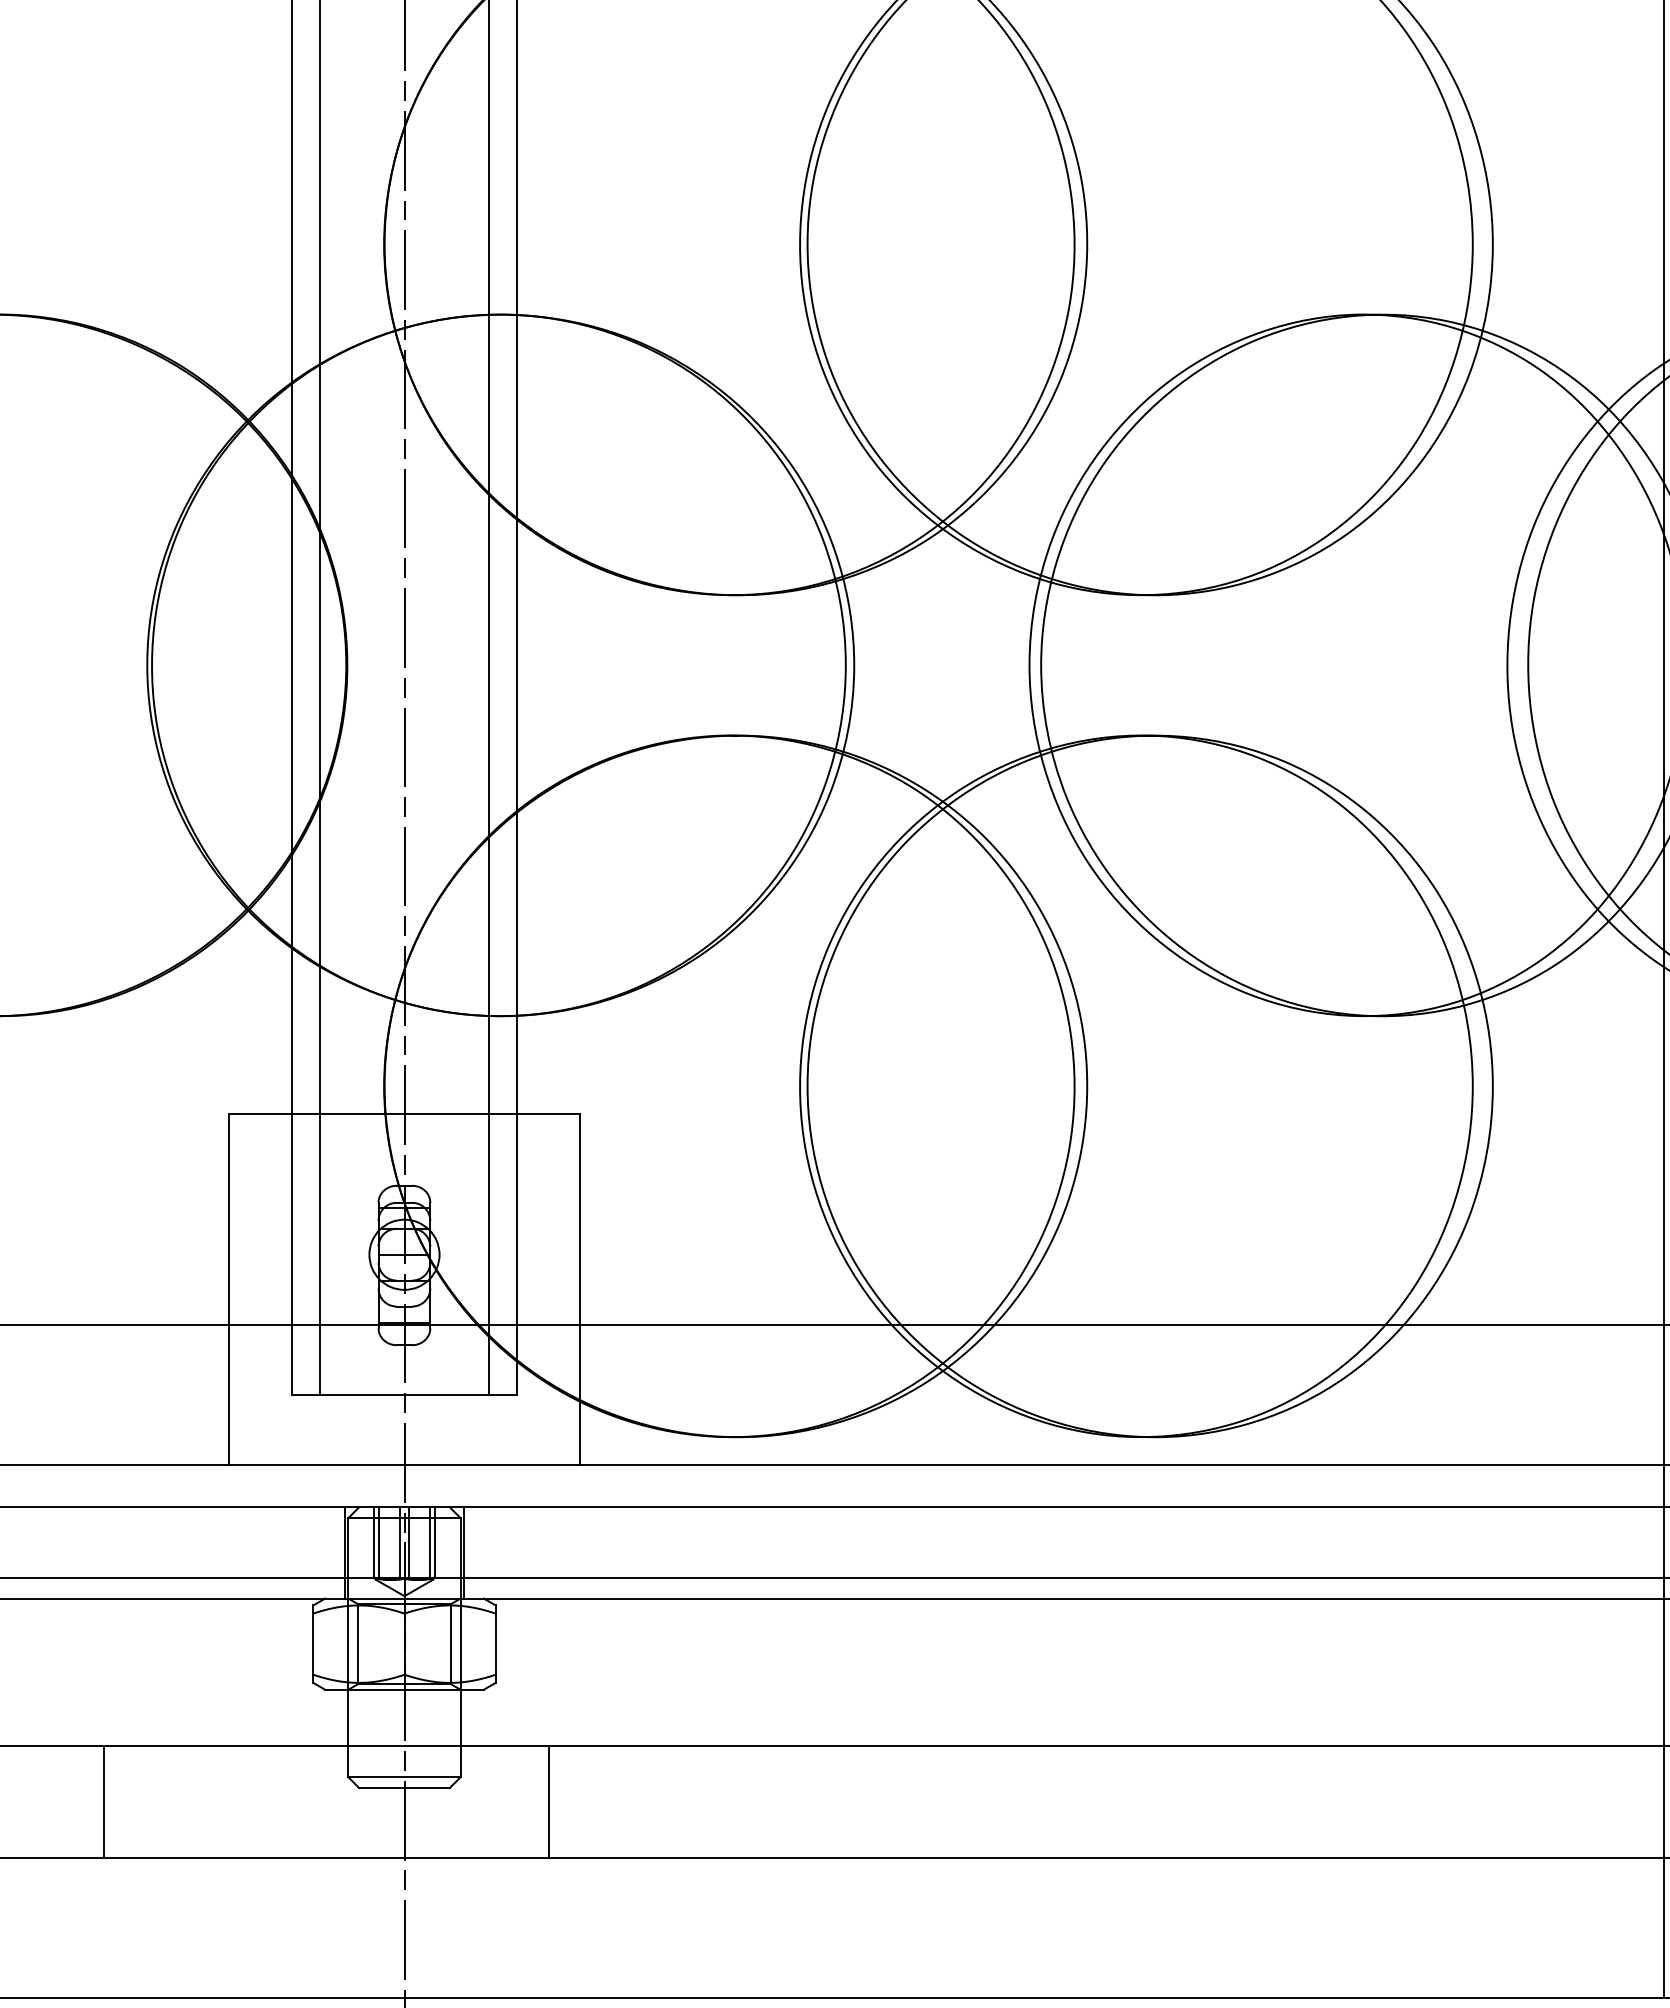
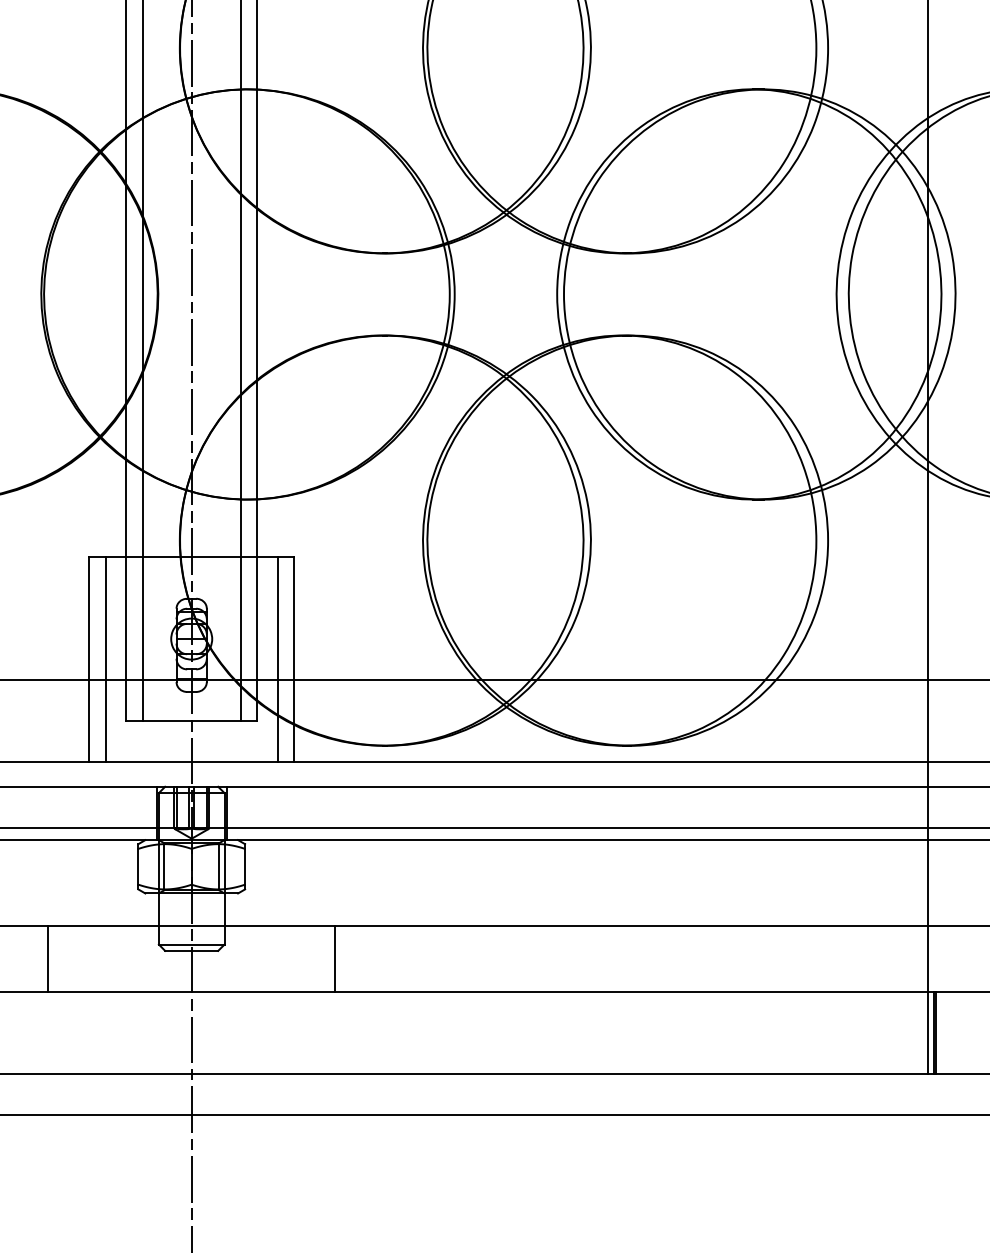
line: (257, 1289) -> (105, 659), added
line: (551, 1289) -> (277, 659), added
line: (104, 1801) -> (48, 958), moved
line: (549, 1801) -> (335, 958), moved

